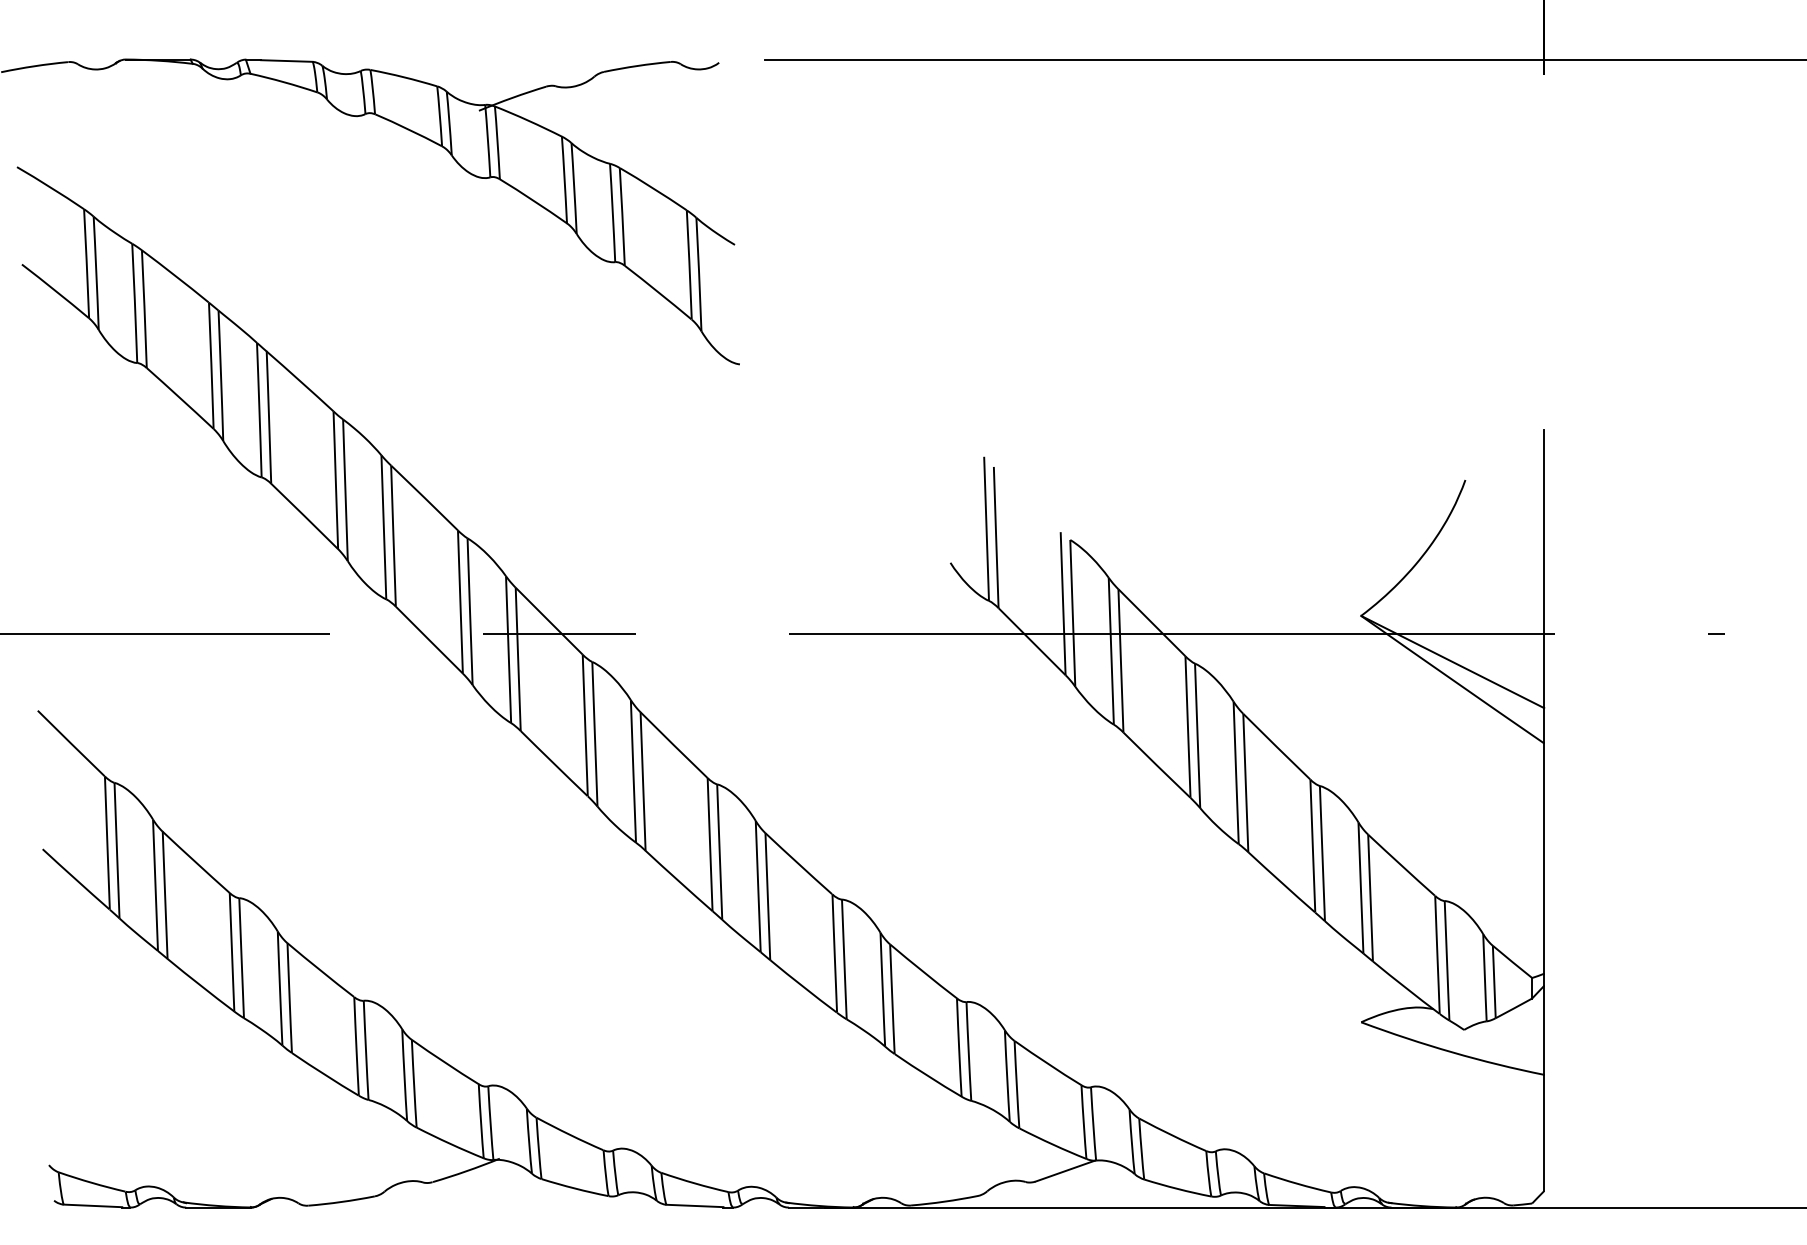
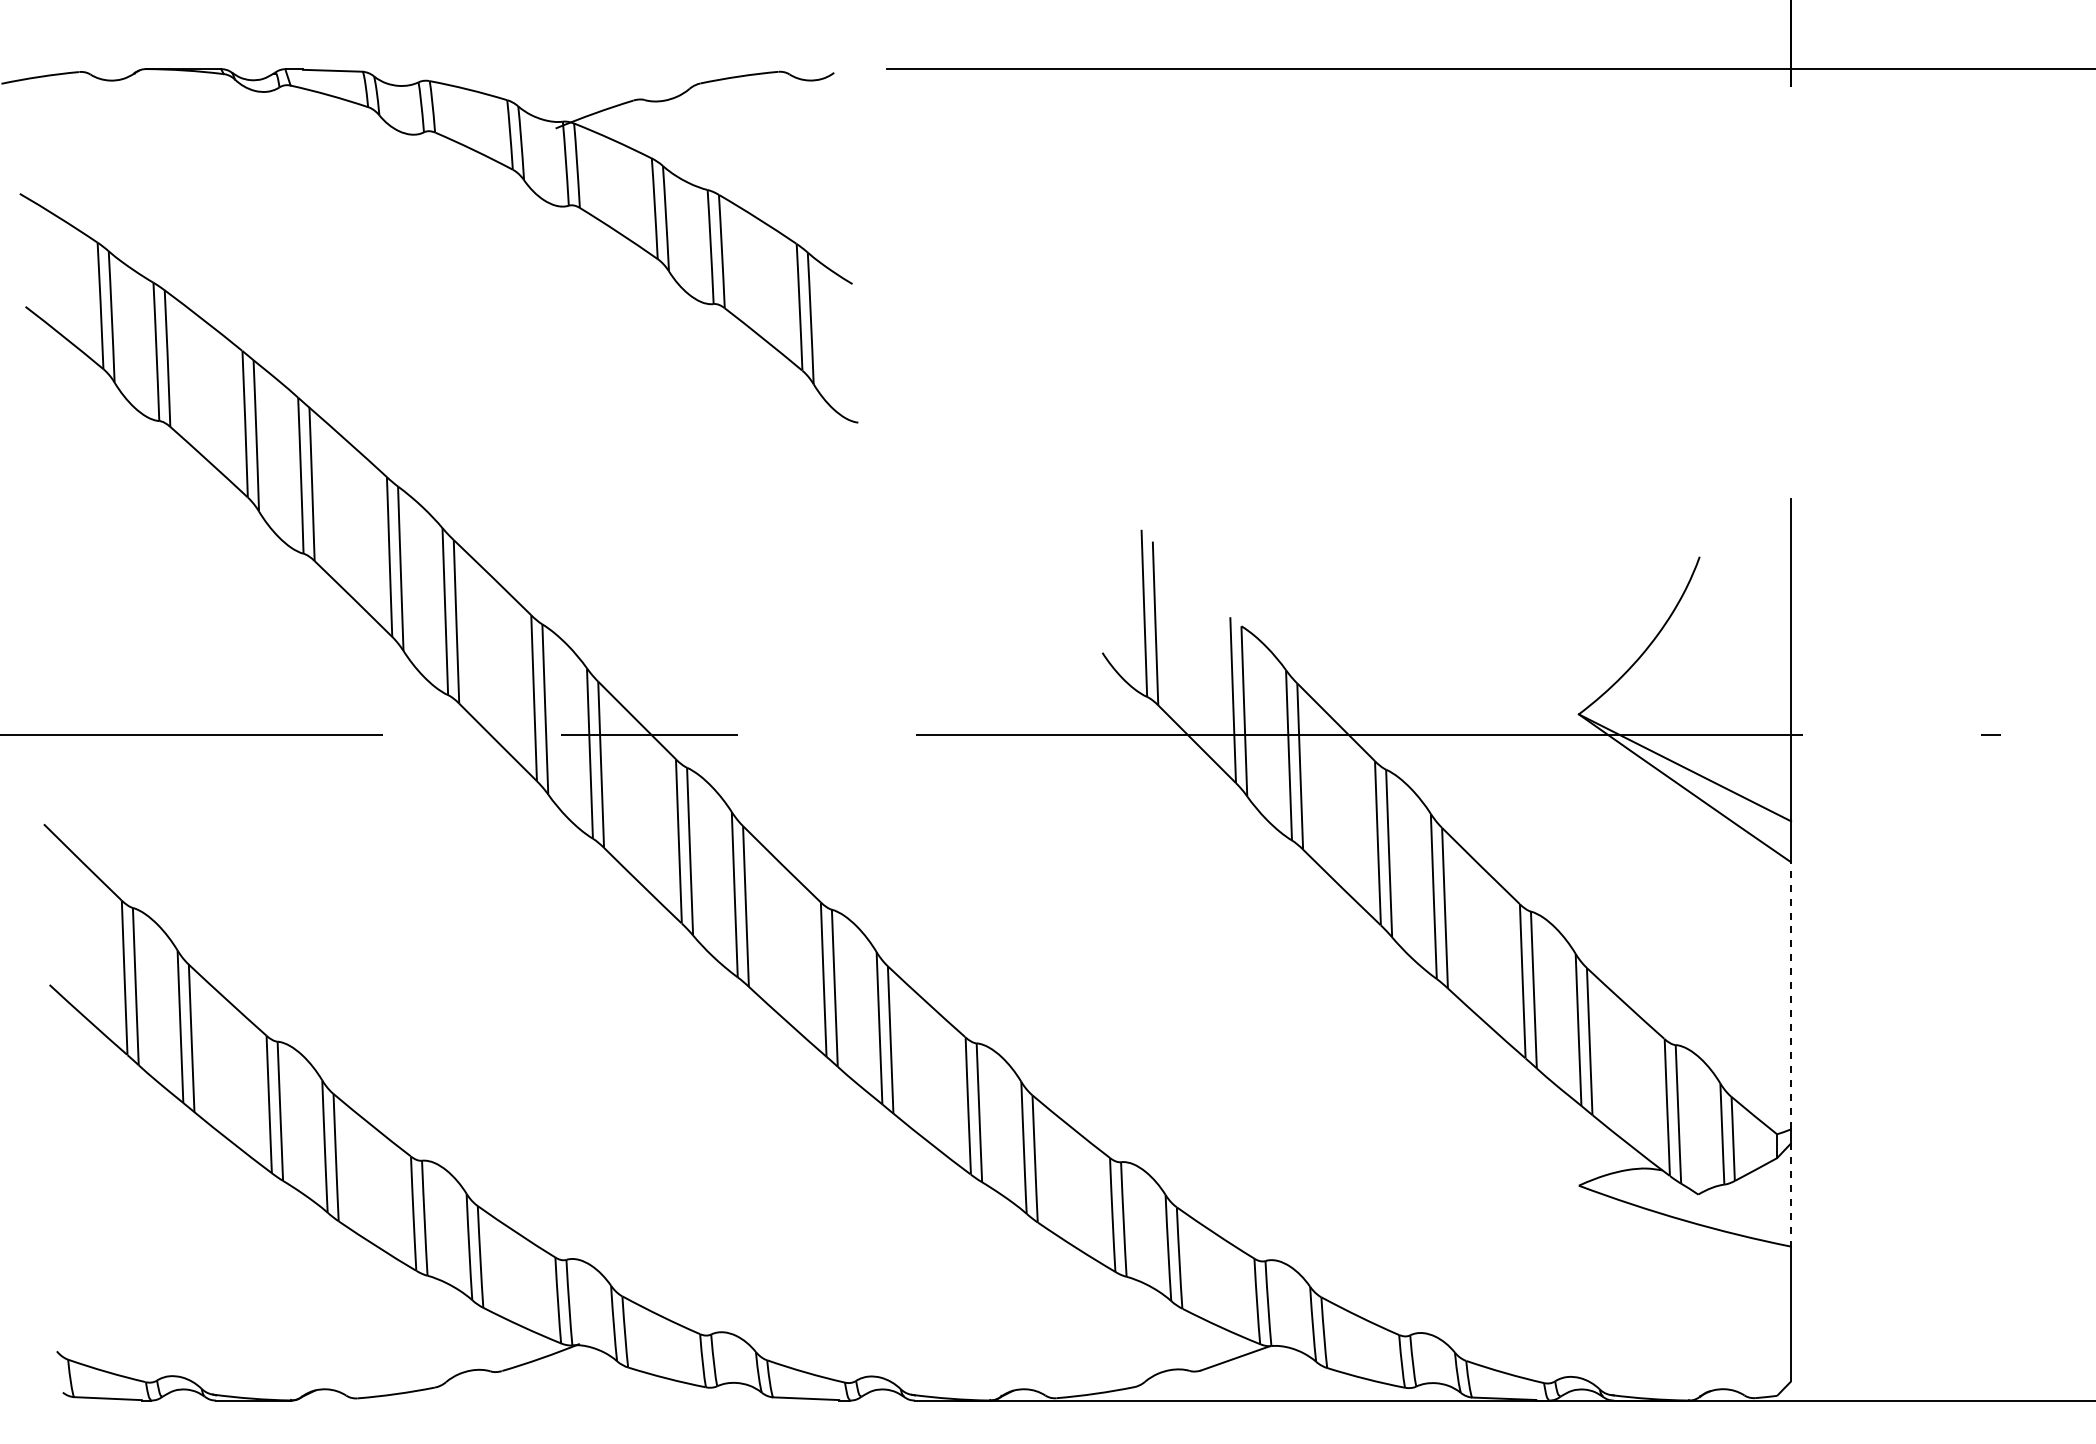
line: (1544, 858) -> (1791, 995), solid -> dashed
line: (1544, 1030) -> (1791, 1195), solid -> dashed

